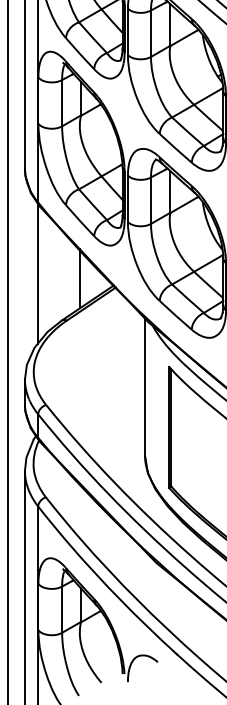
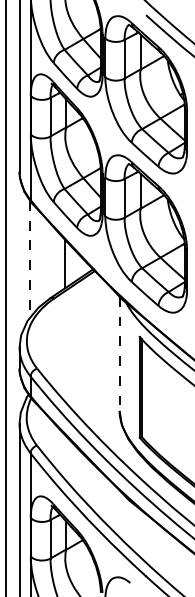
line: (38, 273) -> (30, 259), solid -> dashed
line: (144, 387) -> (119, 354), solid -> dashed

